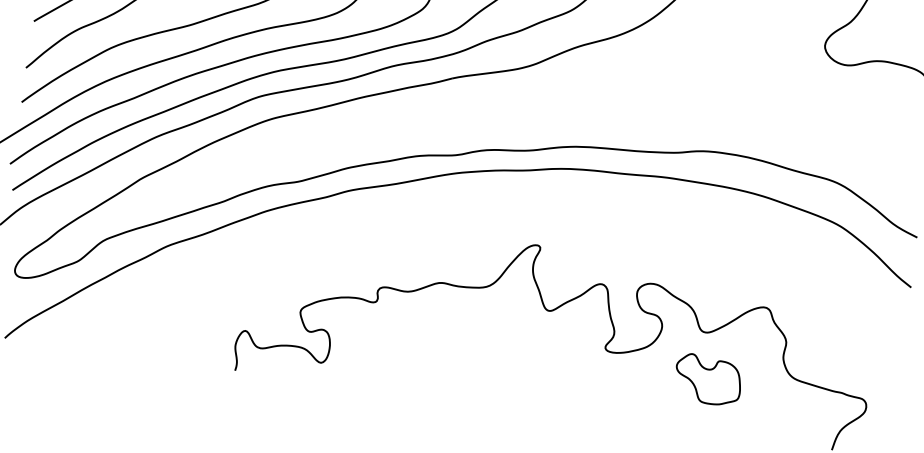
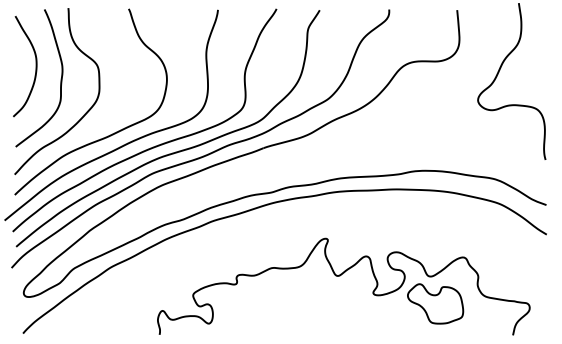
part: (708, 379) -> (435, 303), size x1.43

